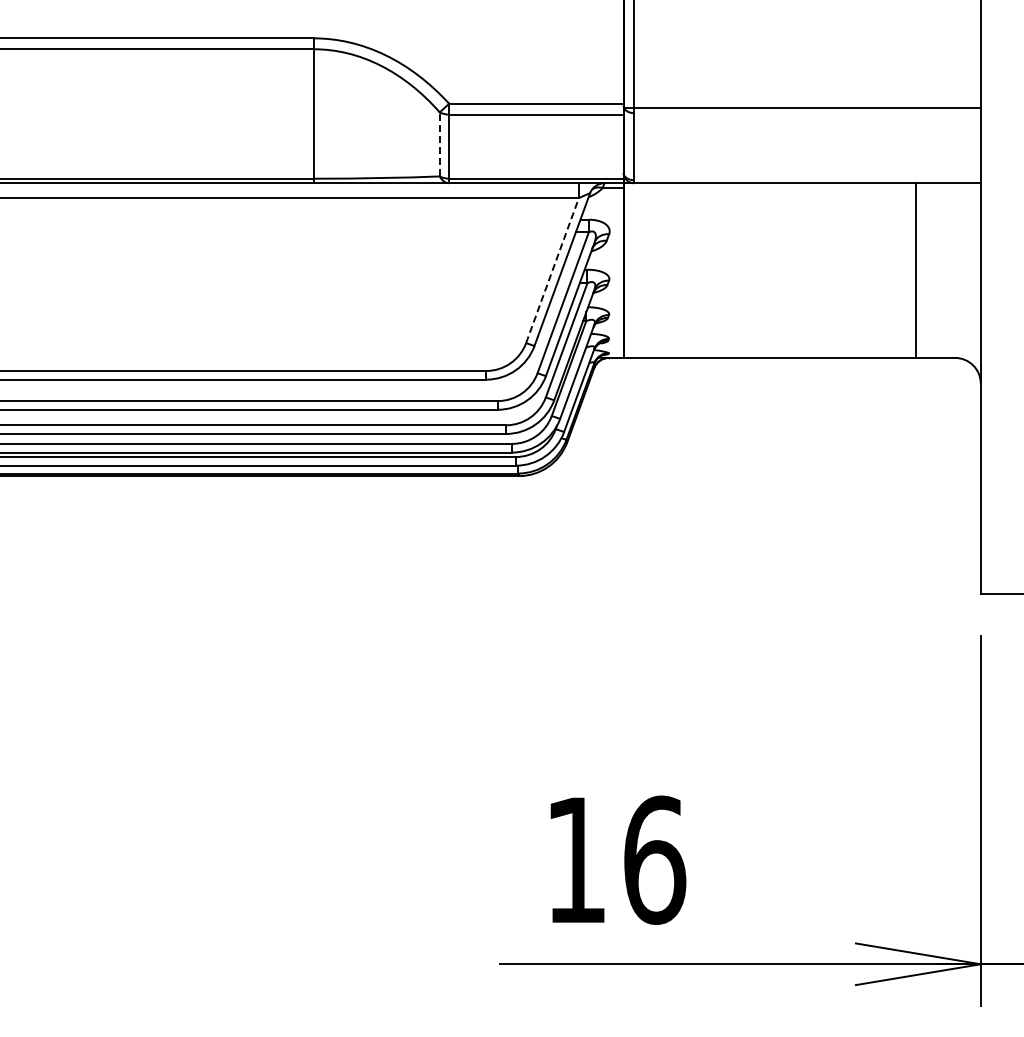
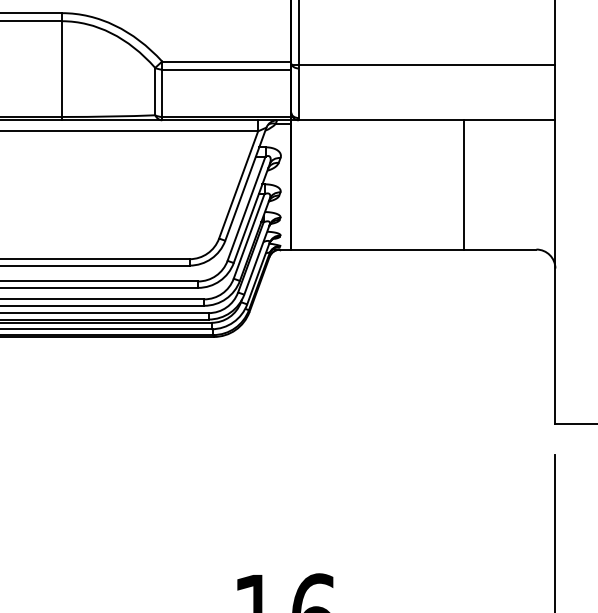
line: (439, 143) -> (155, 90), dashed -> solid
line: (552, 270) -> (238, 184), dashed -> solid
line: (916, 270) -> (464, 184), moved

